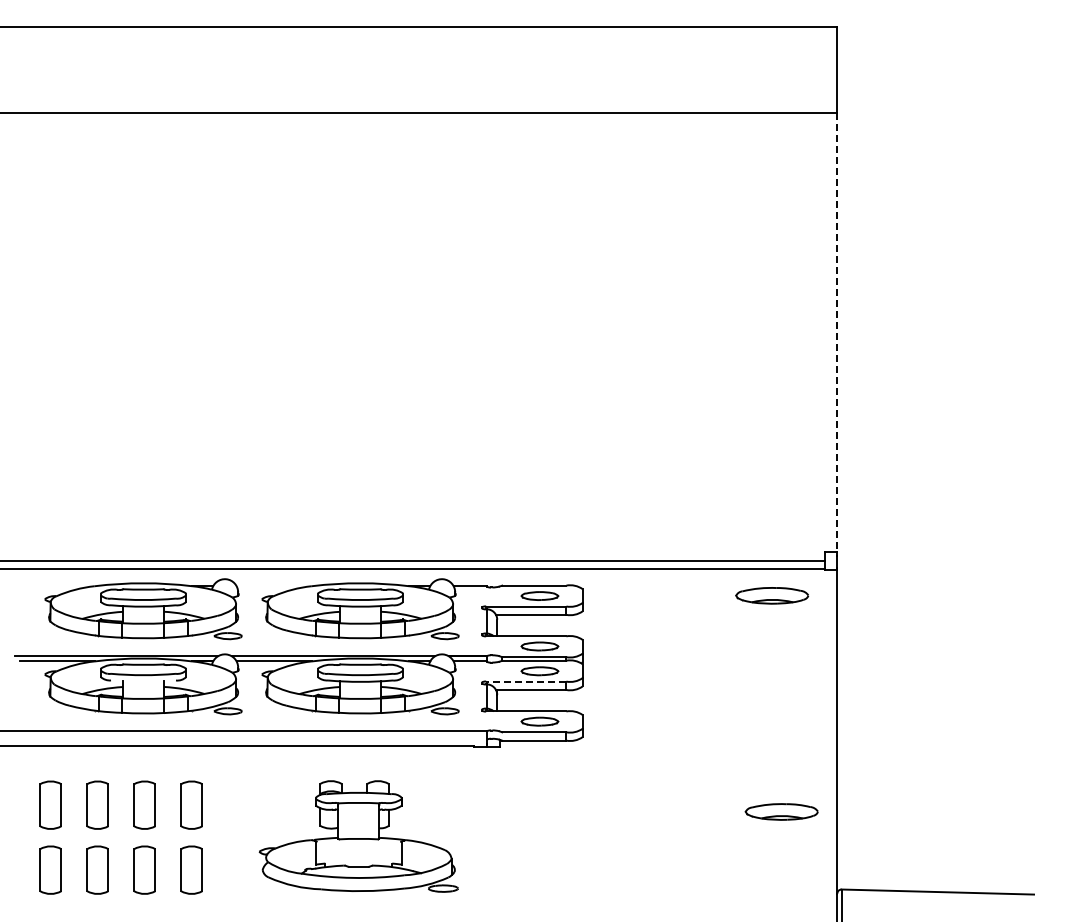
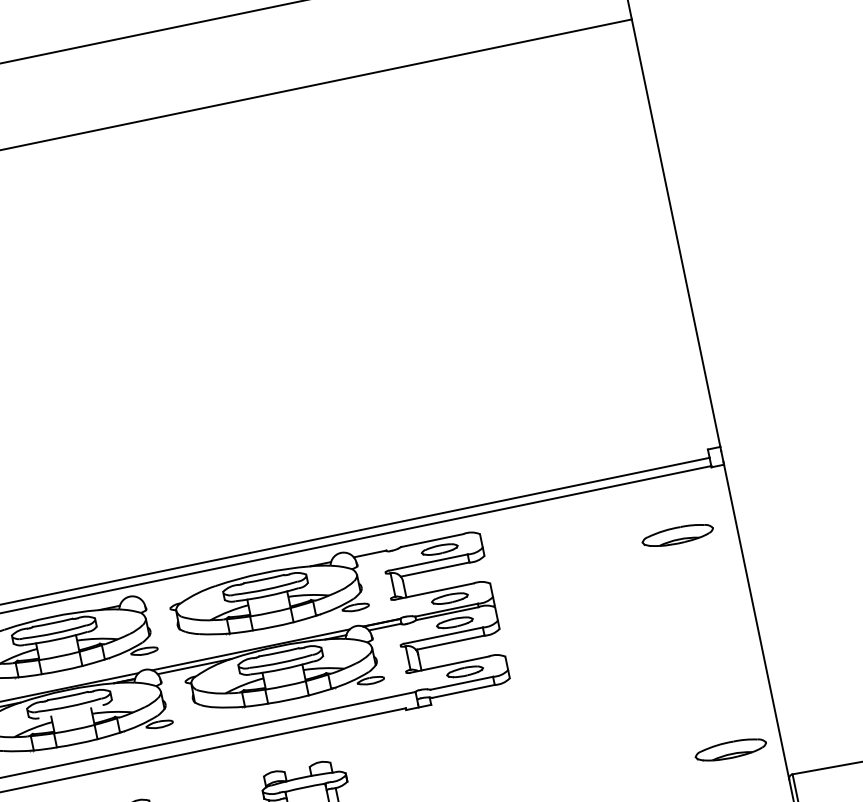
line: (837, 332) -> (676, 233), dashed -> solid
part: (772, 595) -> (677, 535), moved
line: (525, 681) -> (442, 635), dashed -> solid
part: (781, 811) -> (730, 749), moved

